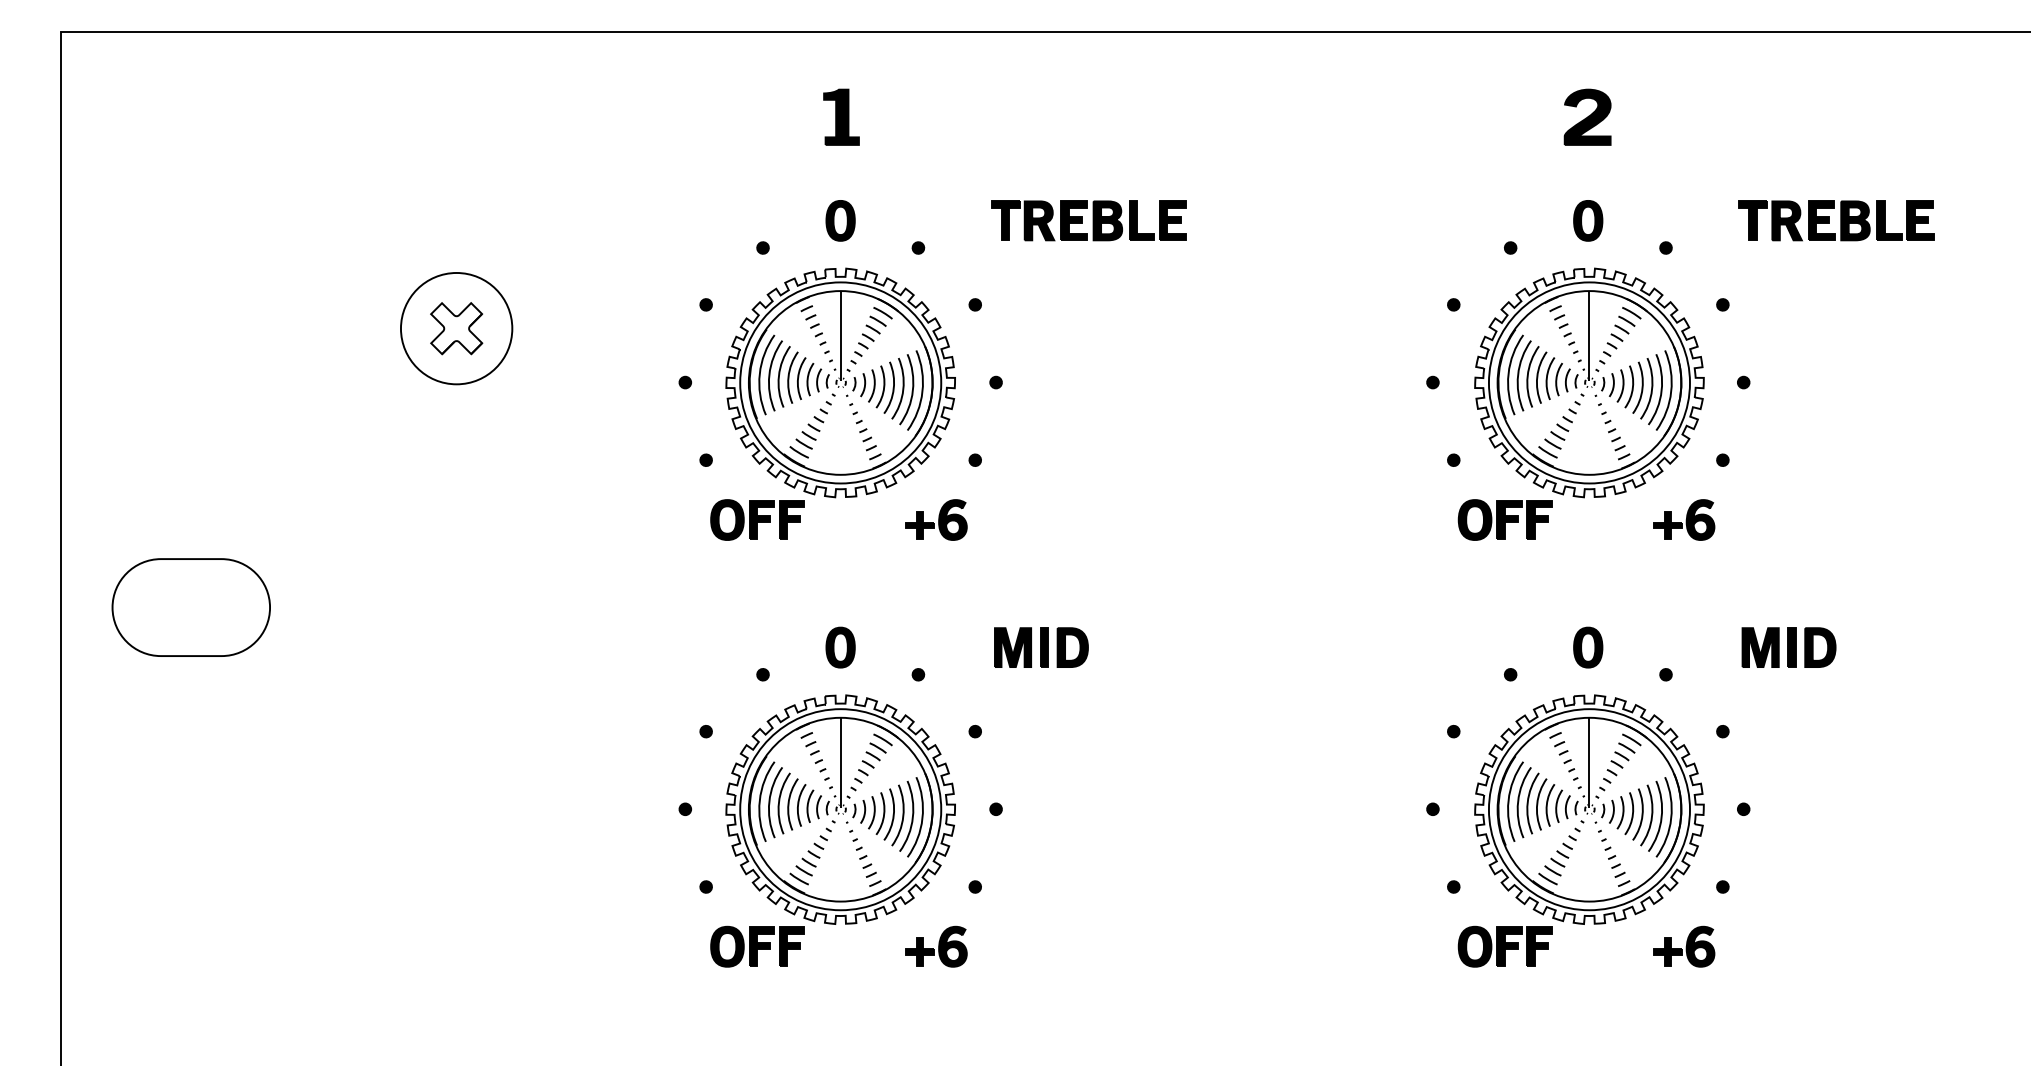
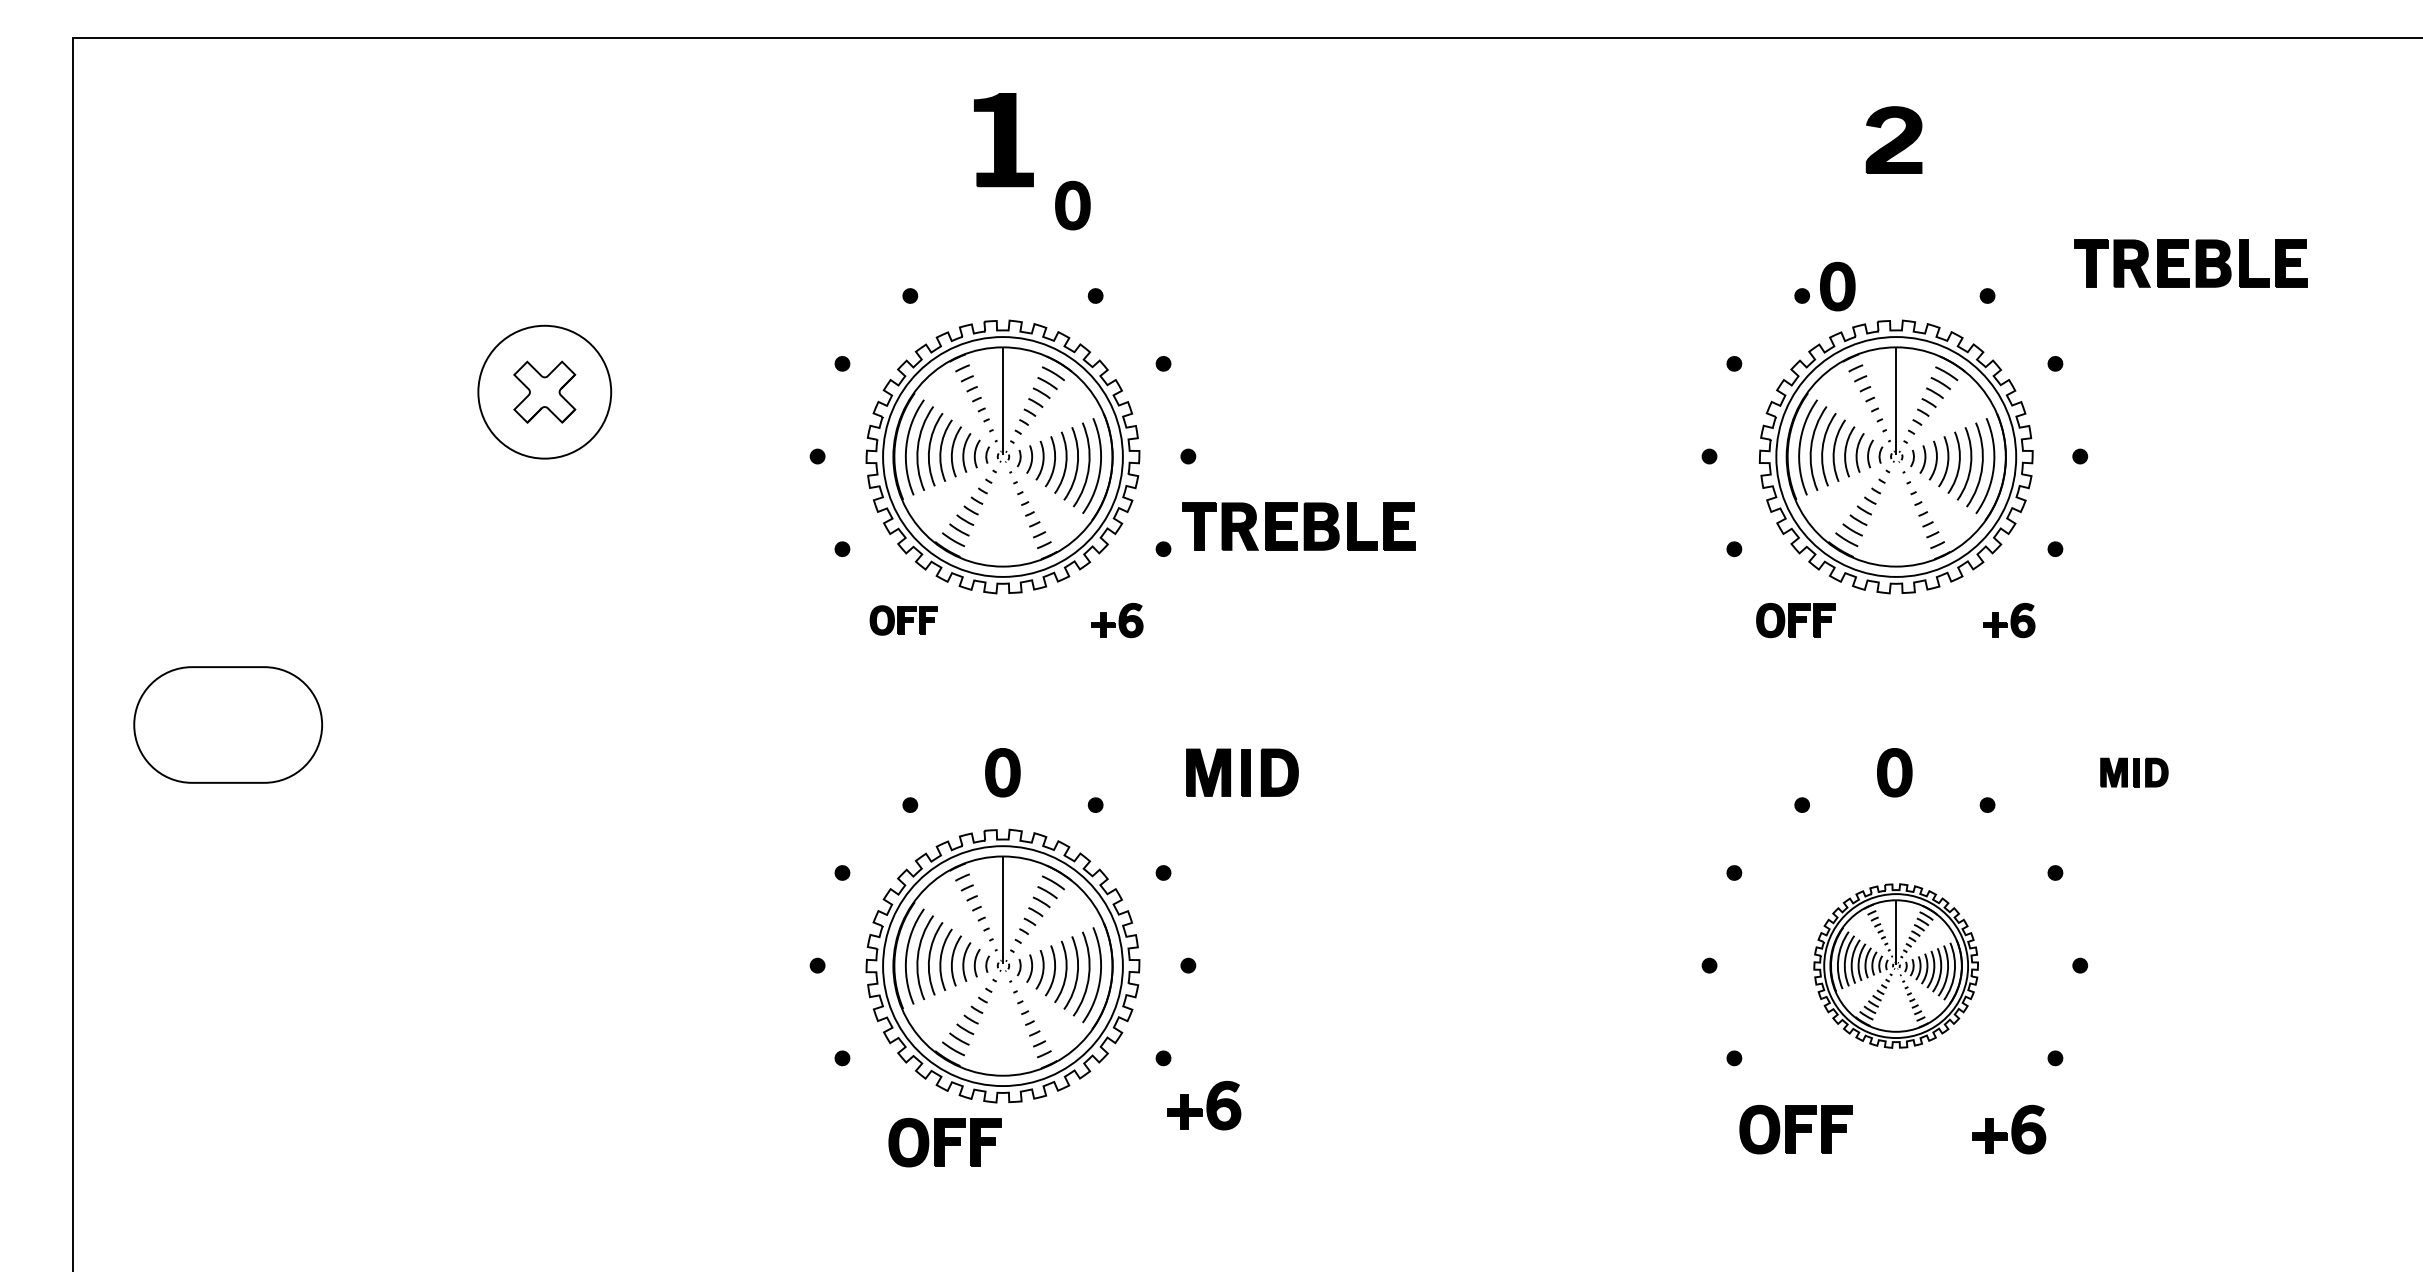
part: (841, 116) -> (1003, 139), size x1.4
part: (840, 220) -> (1072, 205), moved
part: (1088, 220) -> (1298, 526), moved
part: (1587, 220) -> (1837, 286), moved
part: (757, 520) -> (903, 620), size x0.6
part: (936, 520) -> (1117, 620), size x0.7
part: (1505, 520) -> (1795, 620), size x0.7
part: (1684, 520) -> (2009, 620), size x0.7
part: (1789, 647) -> (2134, 772), size x0.6
part: (1588, 809) -> (1895, 965), size x0.6
part: (757, 946) -> (944, 1142), moved
part: (936, 946) -> (1204, 1105), moved

